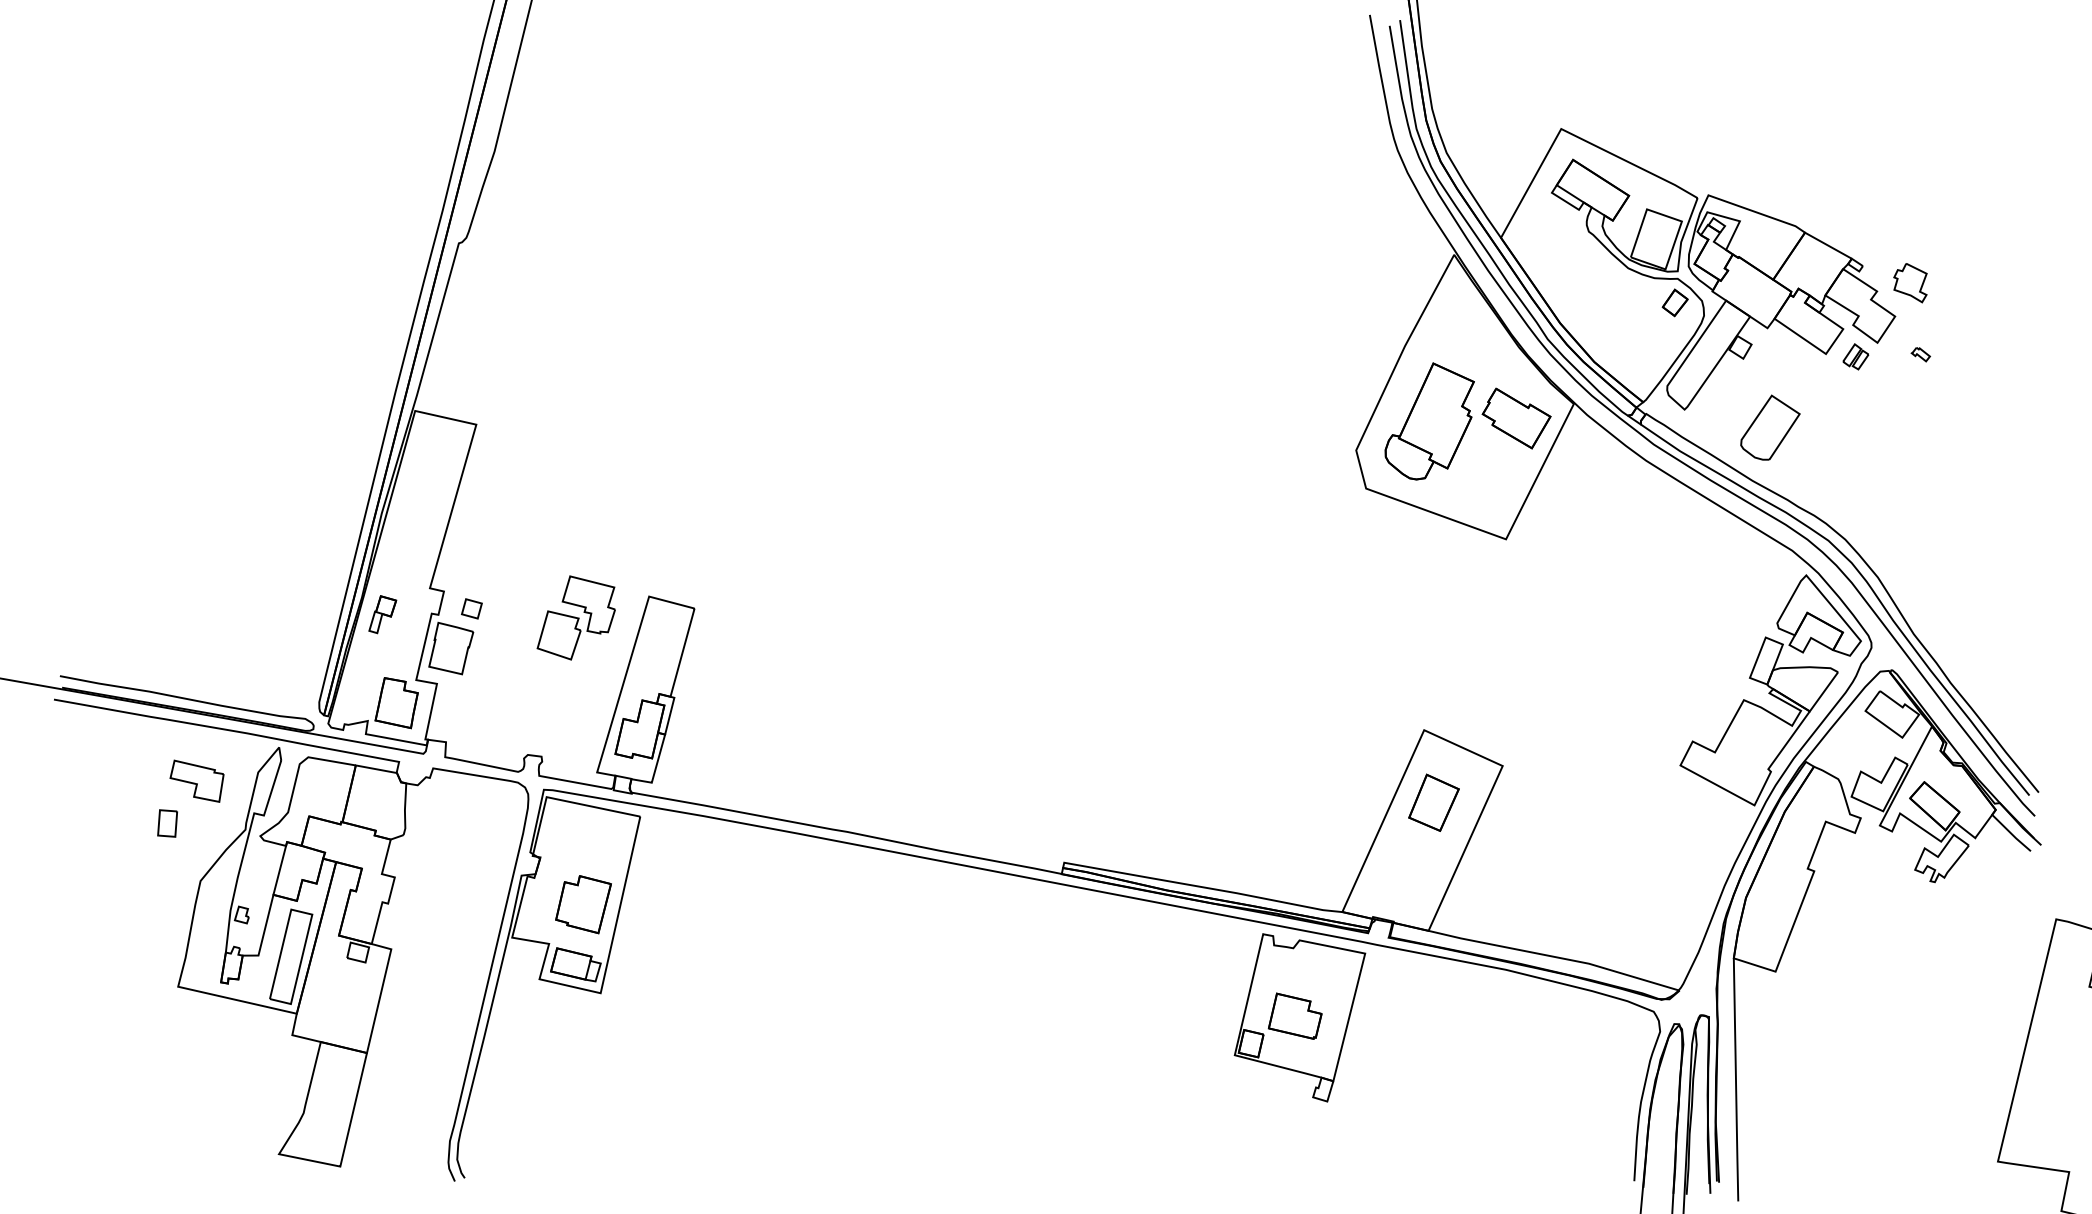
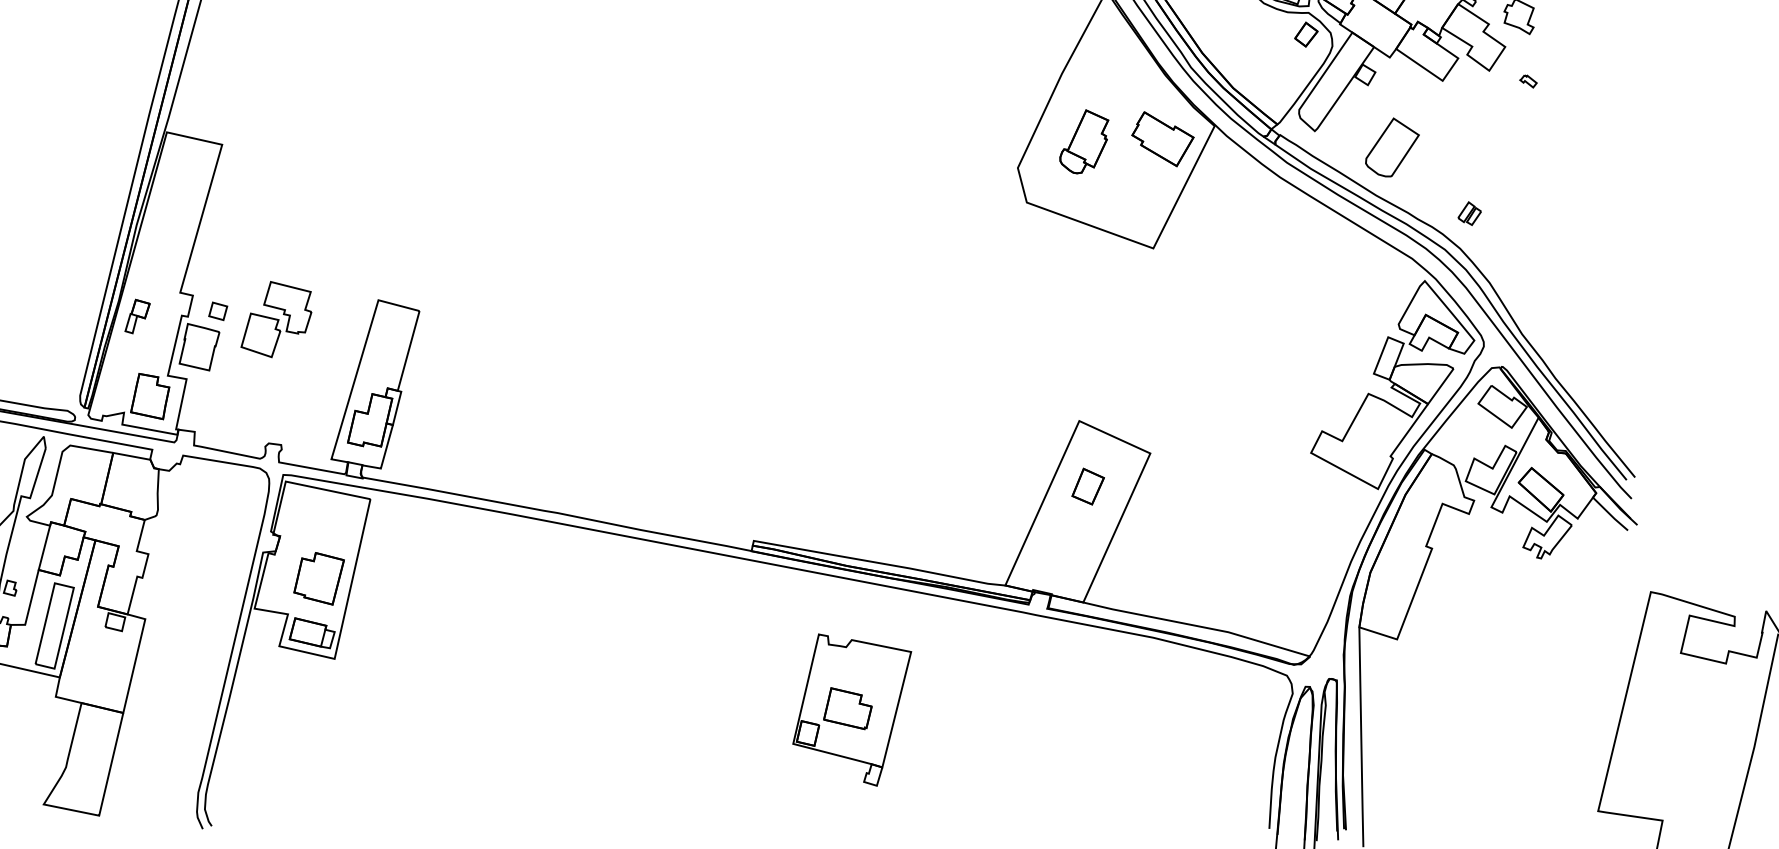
part: (1855, 356) -> (1469, 213), moved
part: (1429, 421) -> (1084, 141), size x0.6
part: (575, 617) -> (275, 319), moved
part: (1433, 802) -> (1087, 486), size x0.7
part: (1299, 1017) -> (851, 709), moved

